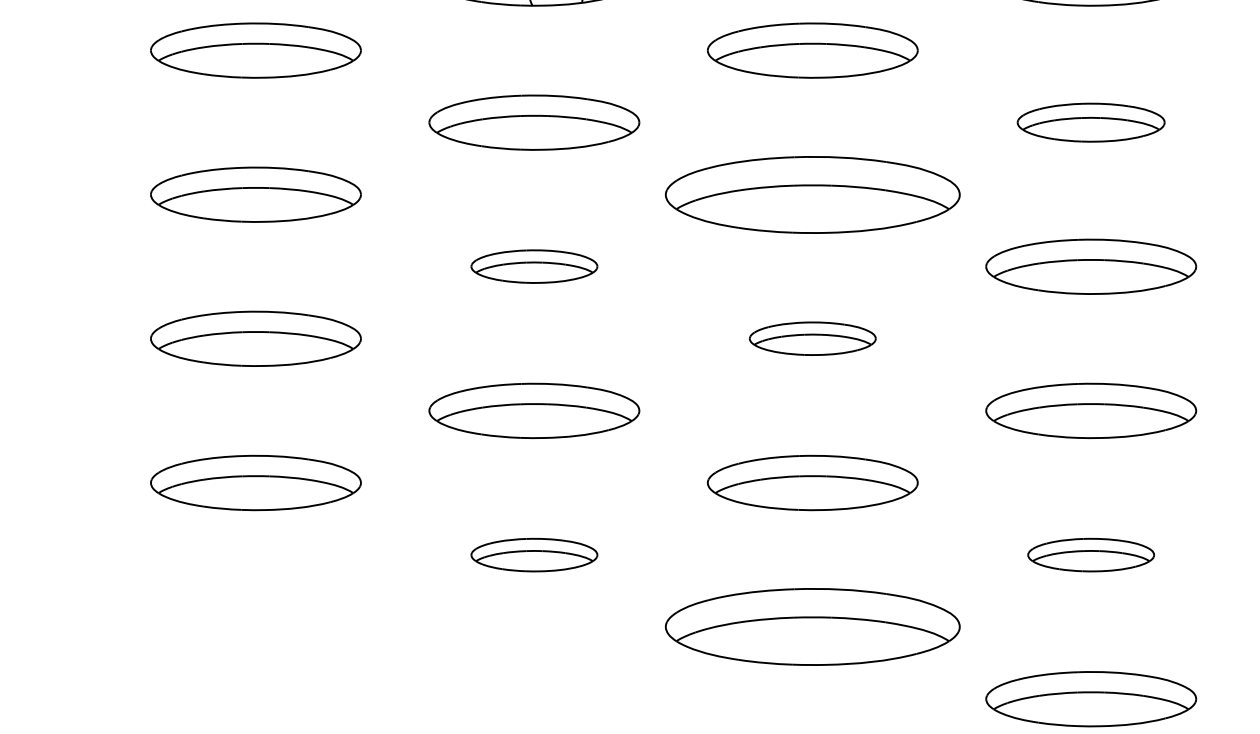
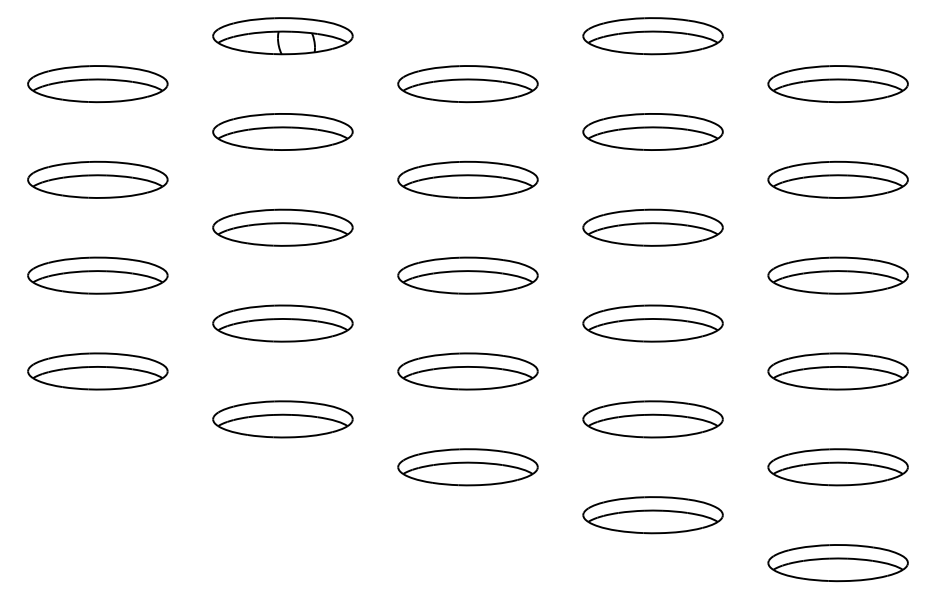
part: (1090, 121) -> (652, 131), size x1.43
part: (812, 194) -> (467, 179), size x0.71
part: (533, 266) -> (282, 227), size x1.67
part: (812, 338) -> (467, 275), size x1.67
part: (533, 555) -> (282, 419), size x1.67
part: (1090, 555) -> (652, 419), size x1.67
part: (812, 627) -> (467, 467), size x0.71

